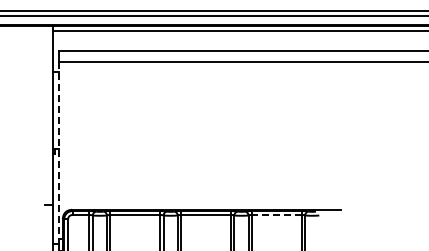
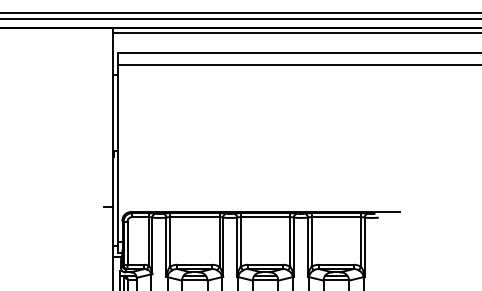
line: (59, 151) -> (118, 153), dashed -> solid
line: (277, 215) -> (336, 217), dashed -> solid

